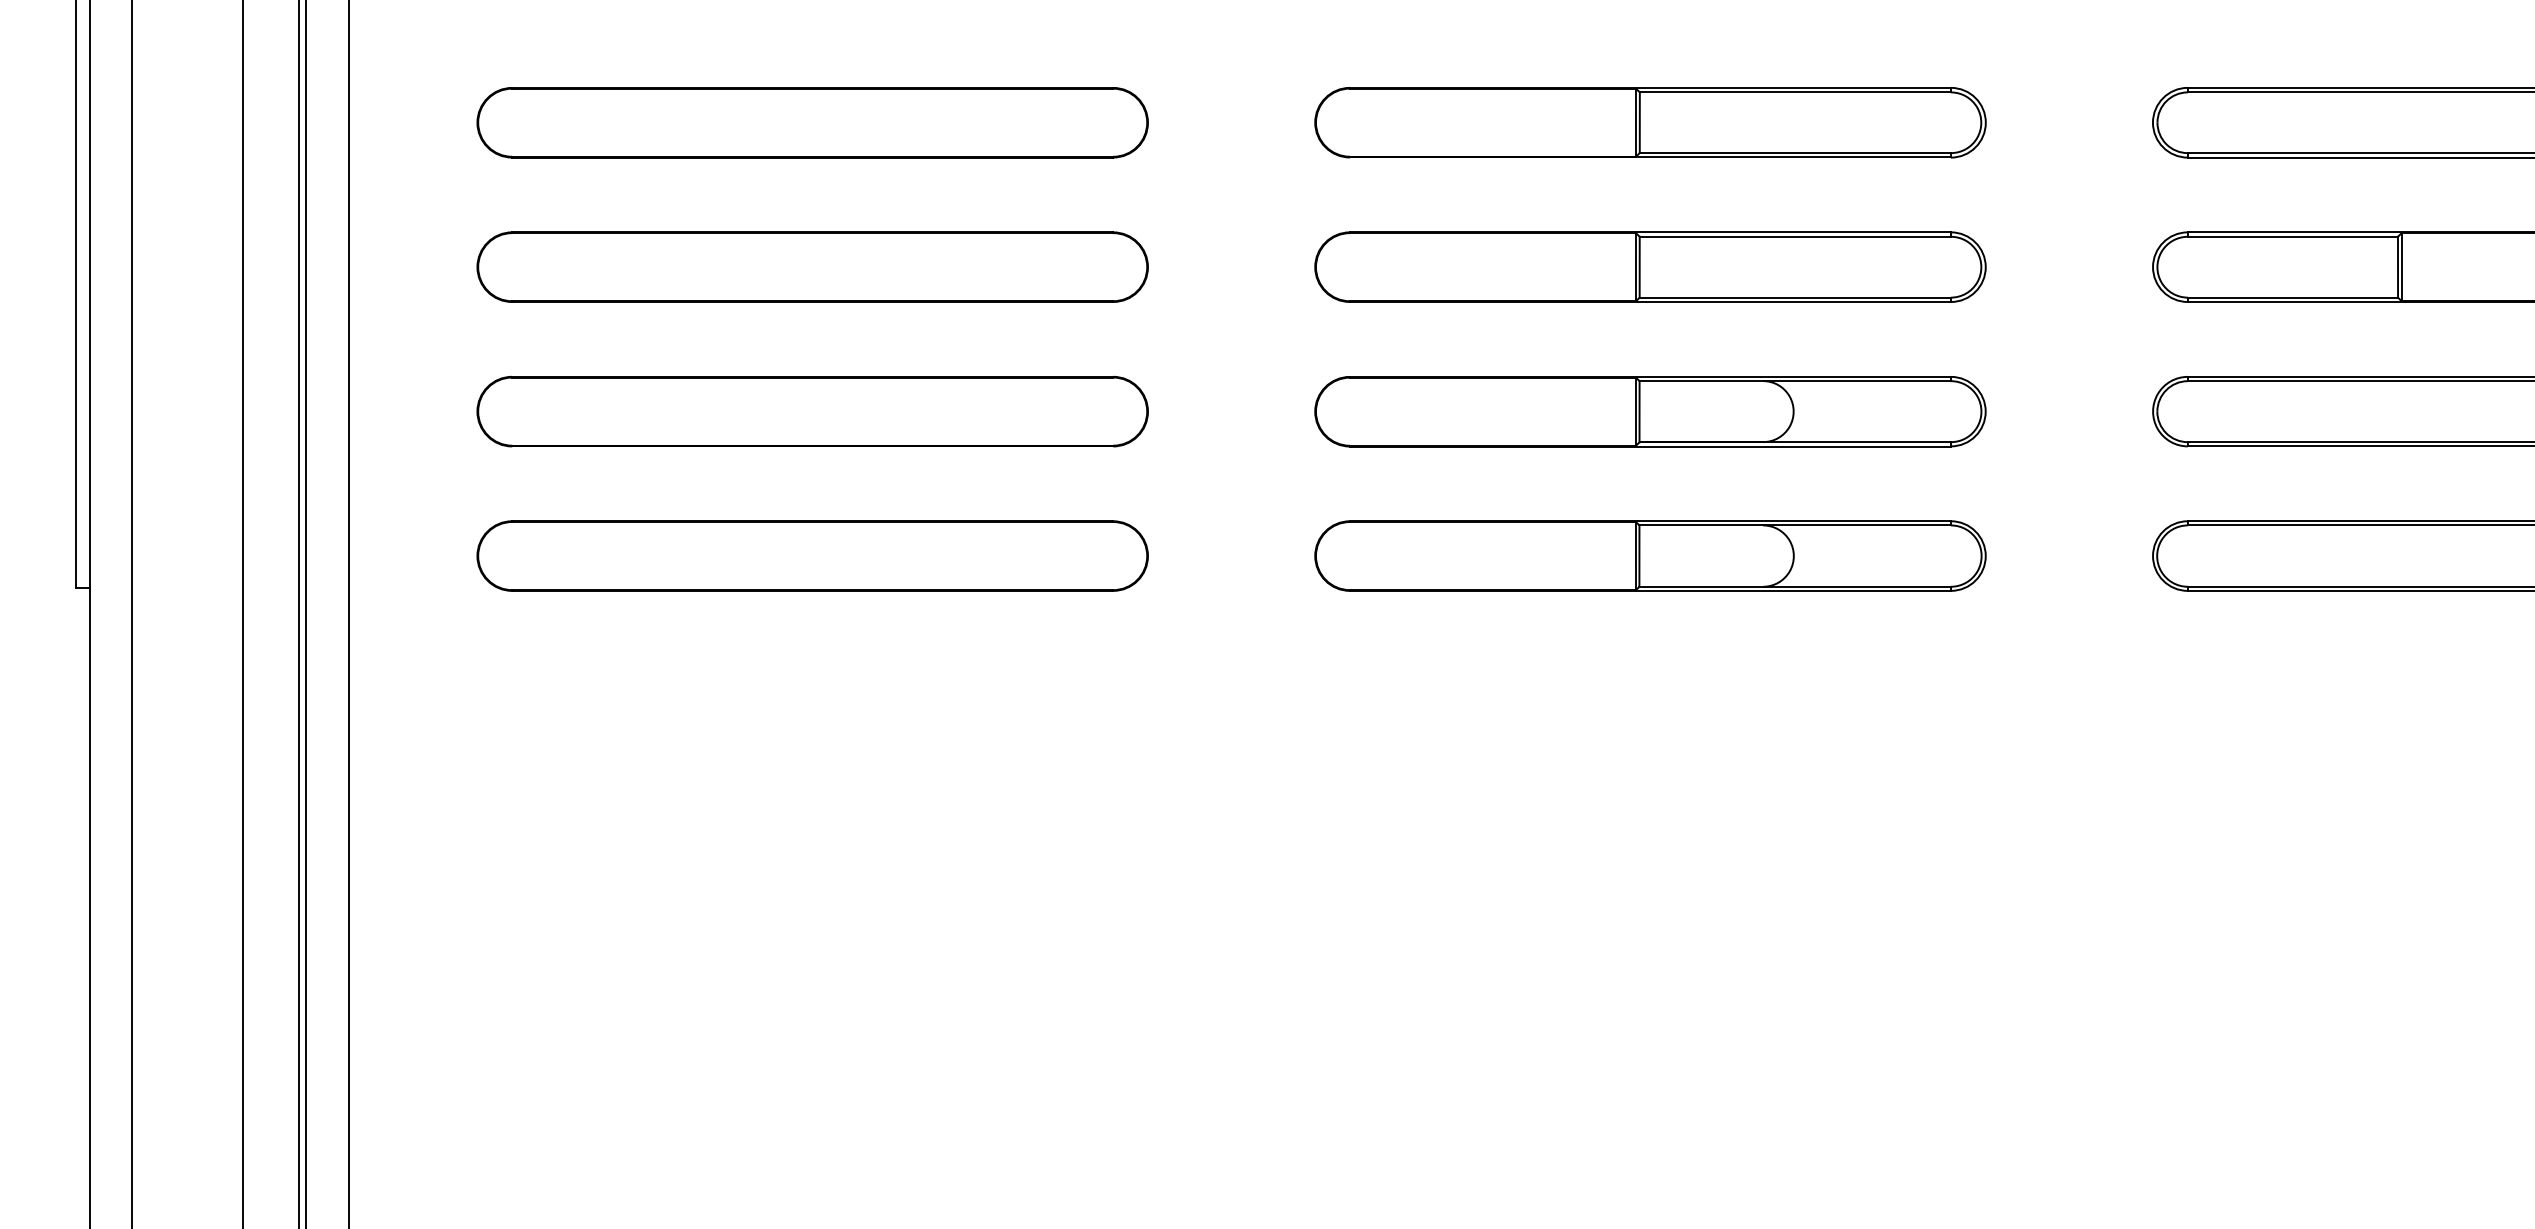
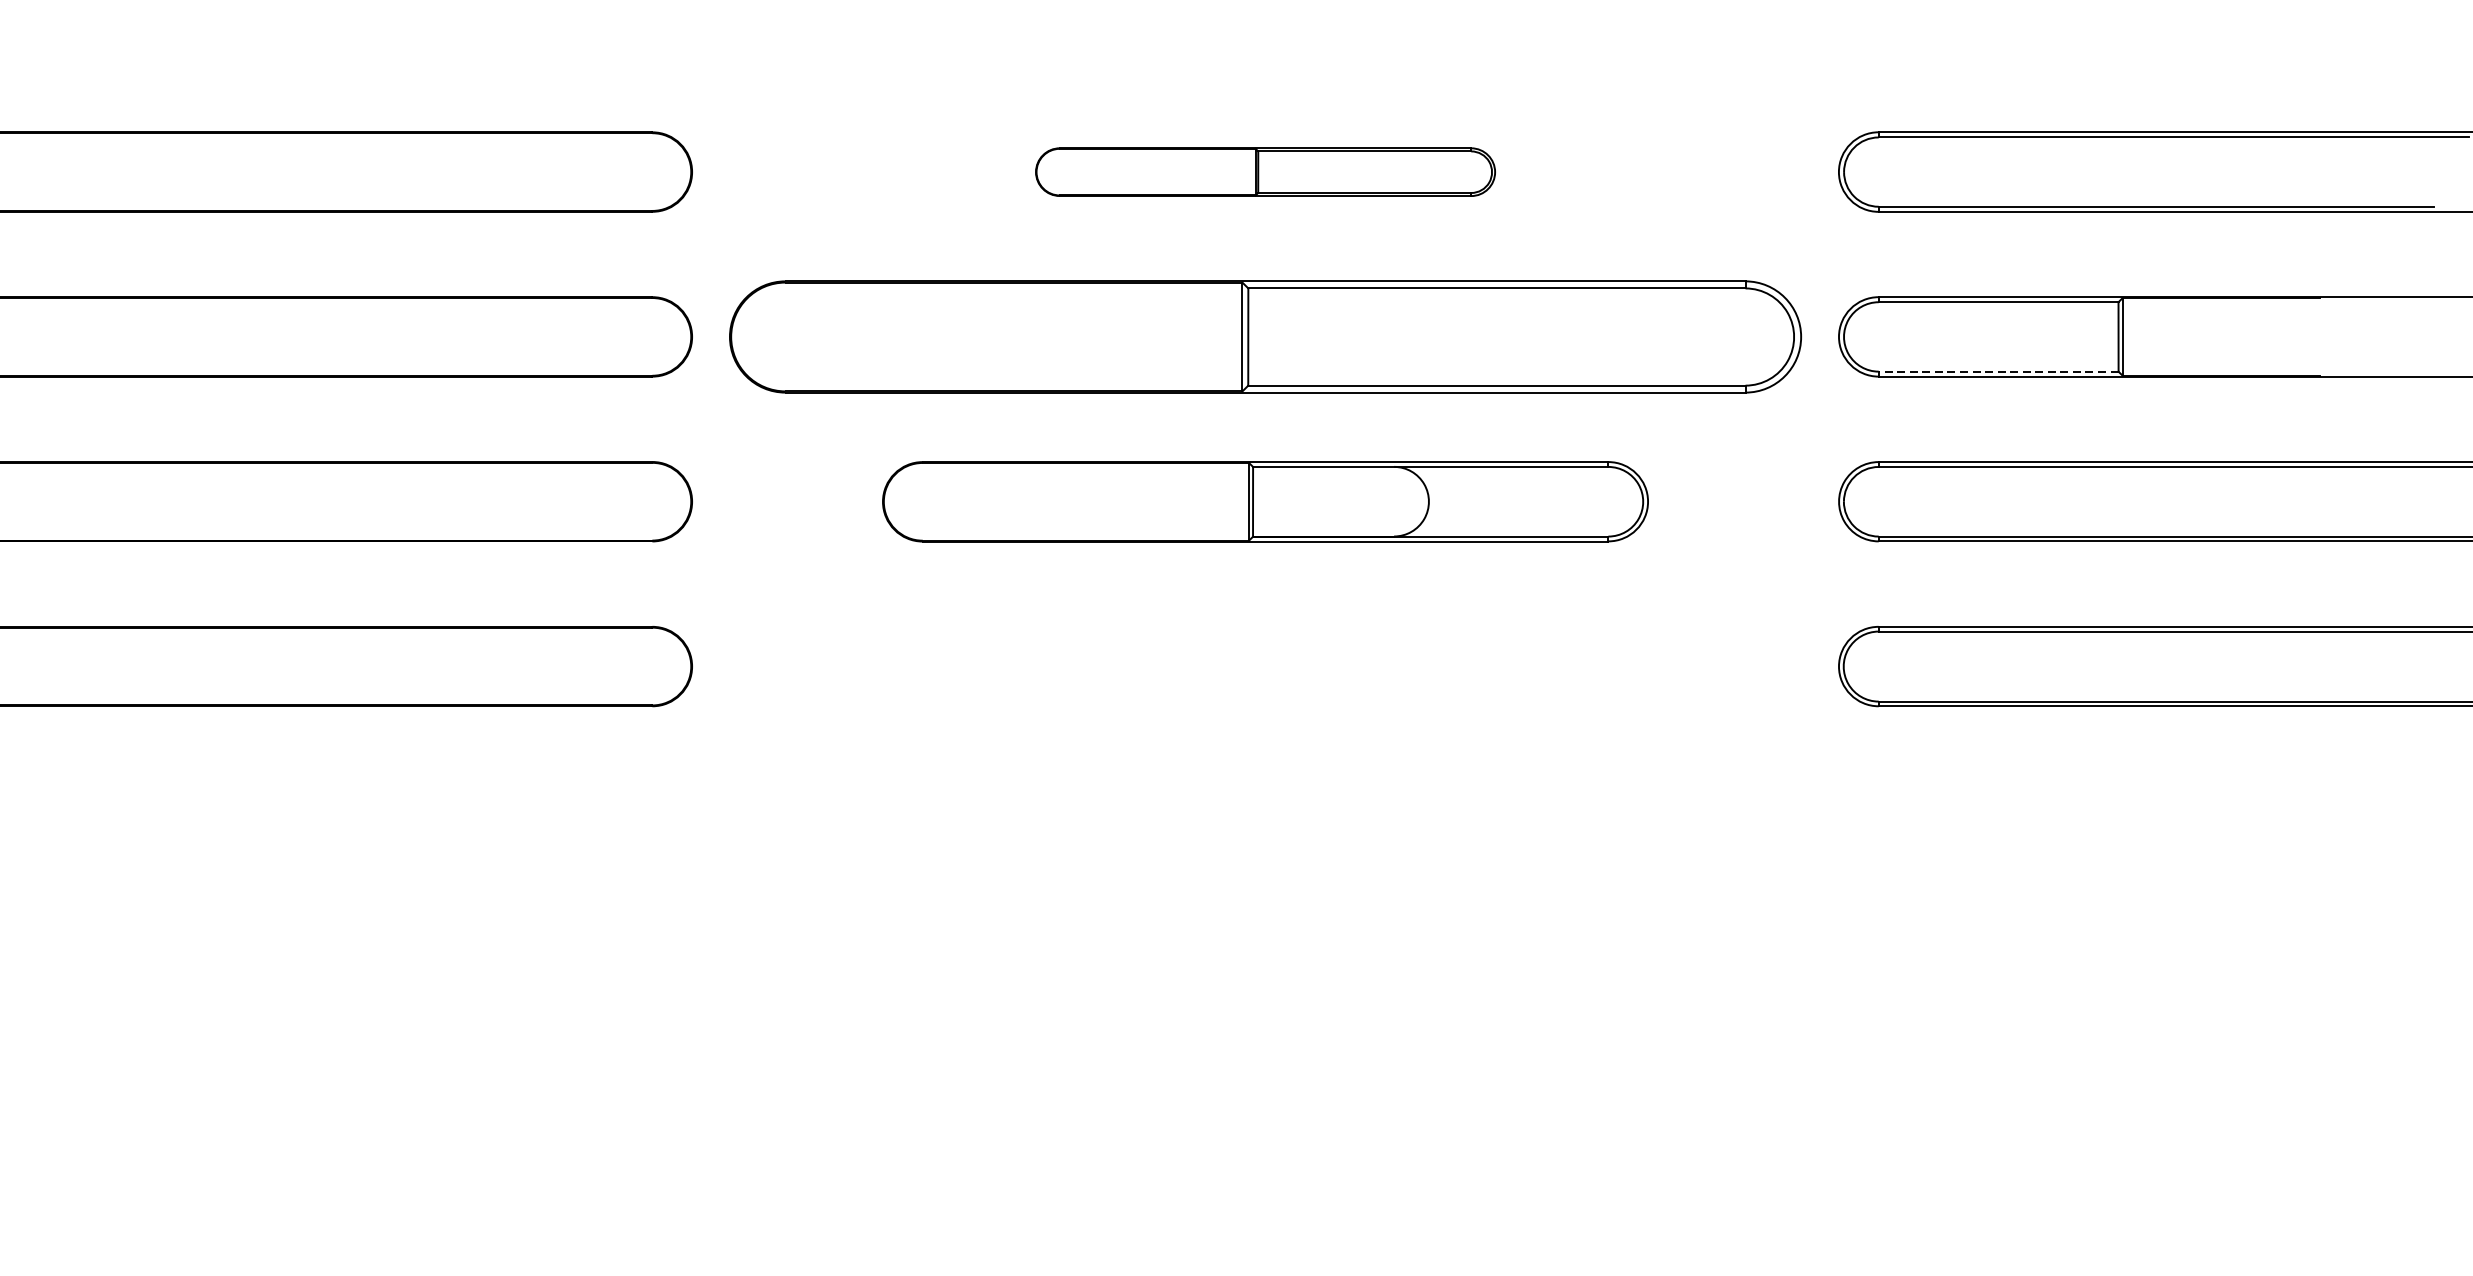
part: (1650, 122) -> (1265, 171), size x0.6
part: (1650, 266) -> (1265, 336), size x1.4
line: (2292, 297) -> (1998, 371), solid -> dashed
part: (1650, 555) -> (1265, 665), removed

